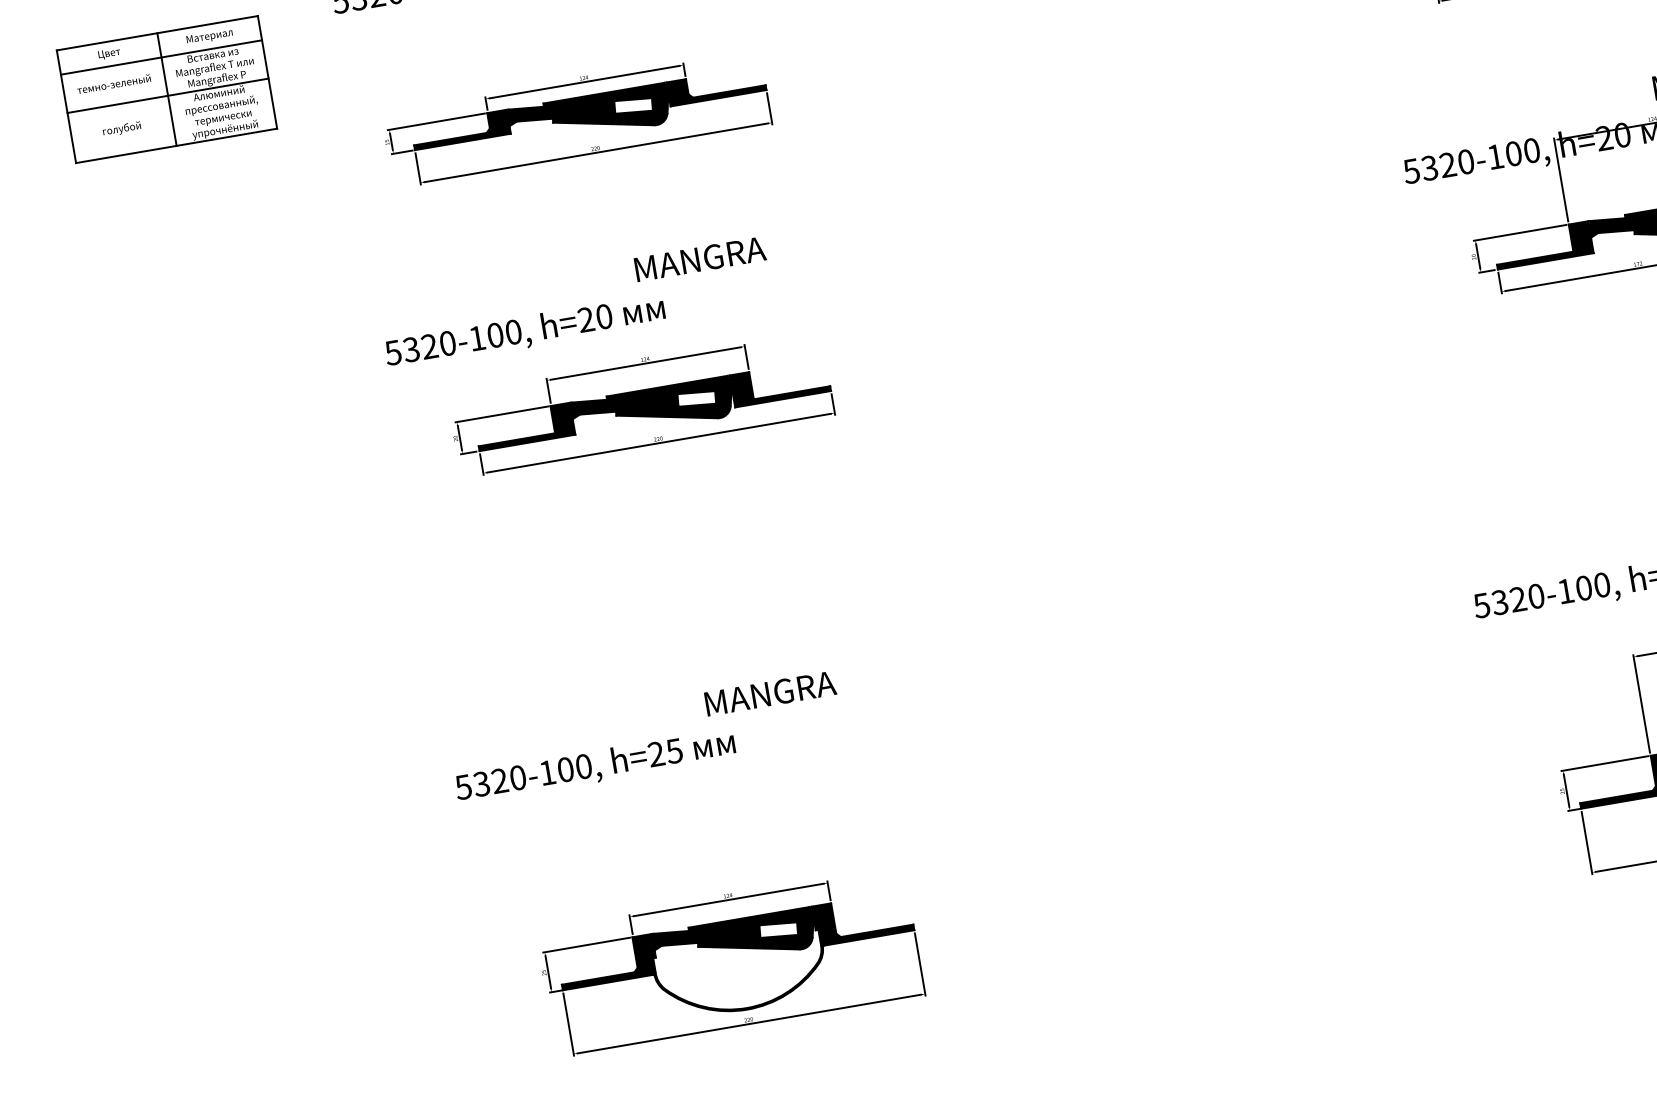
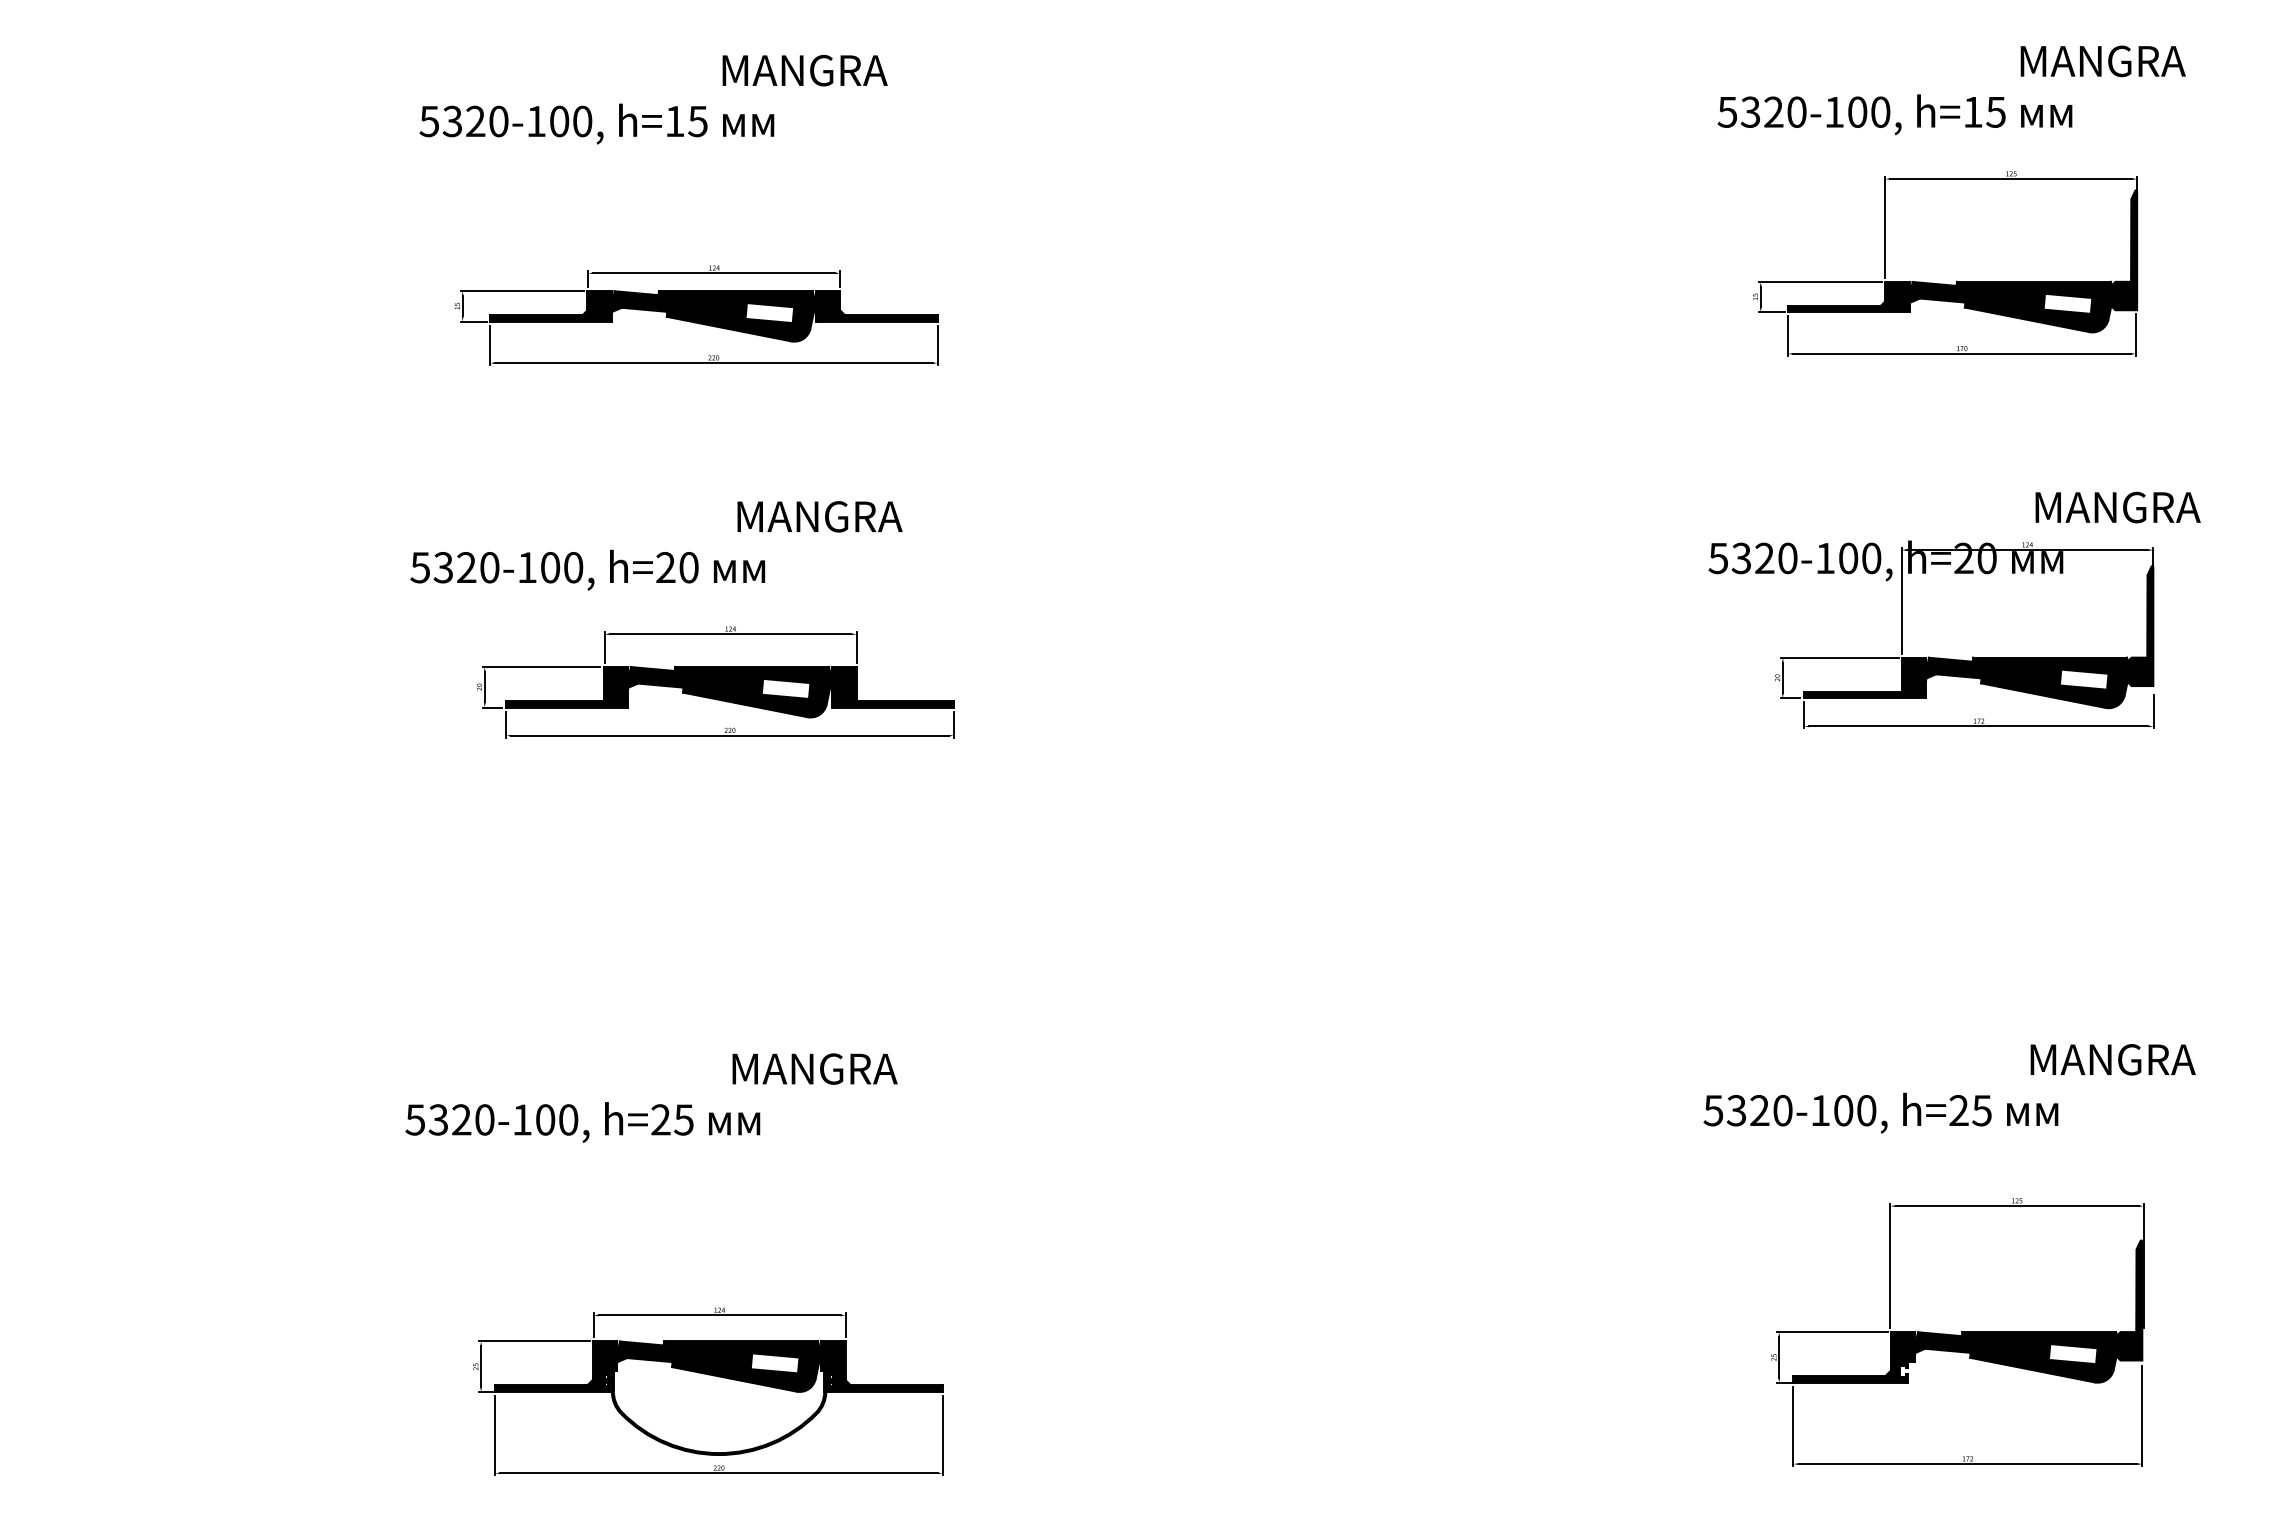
part: (166, 89) -> (195, 193), removed

